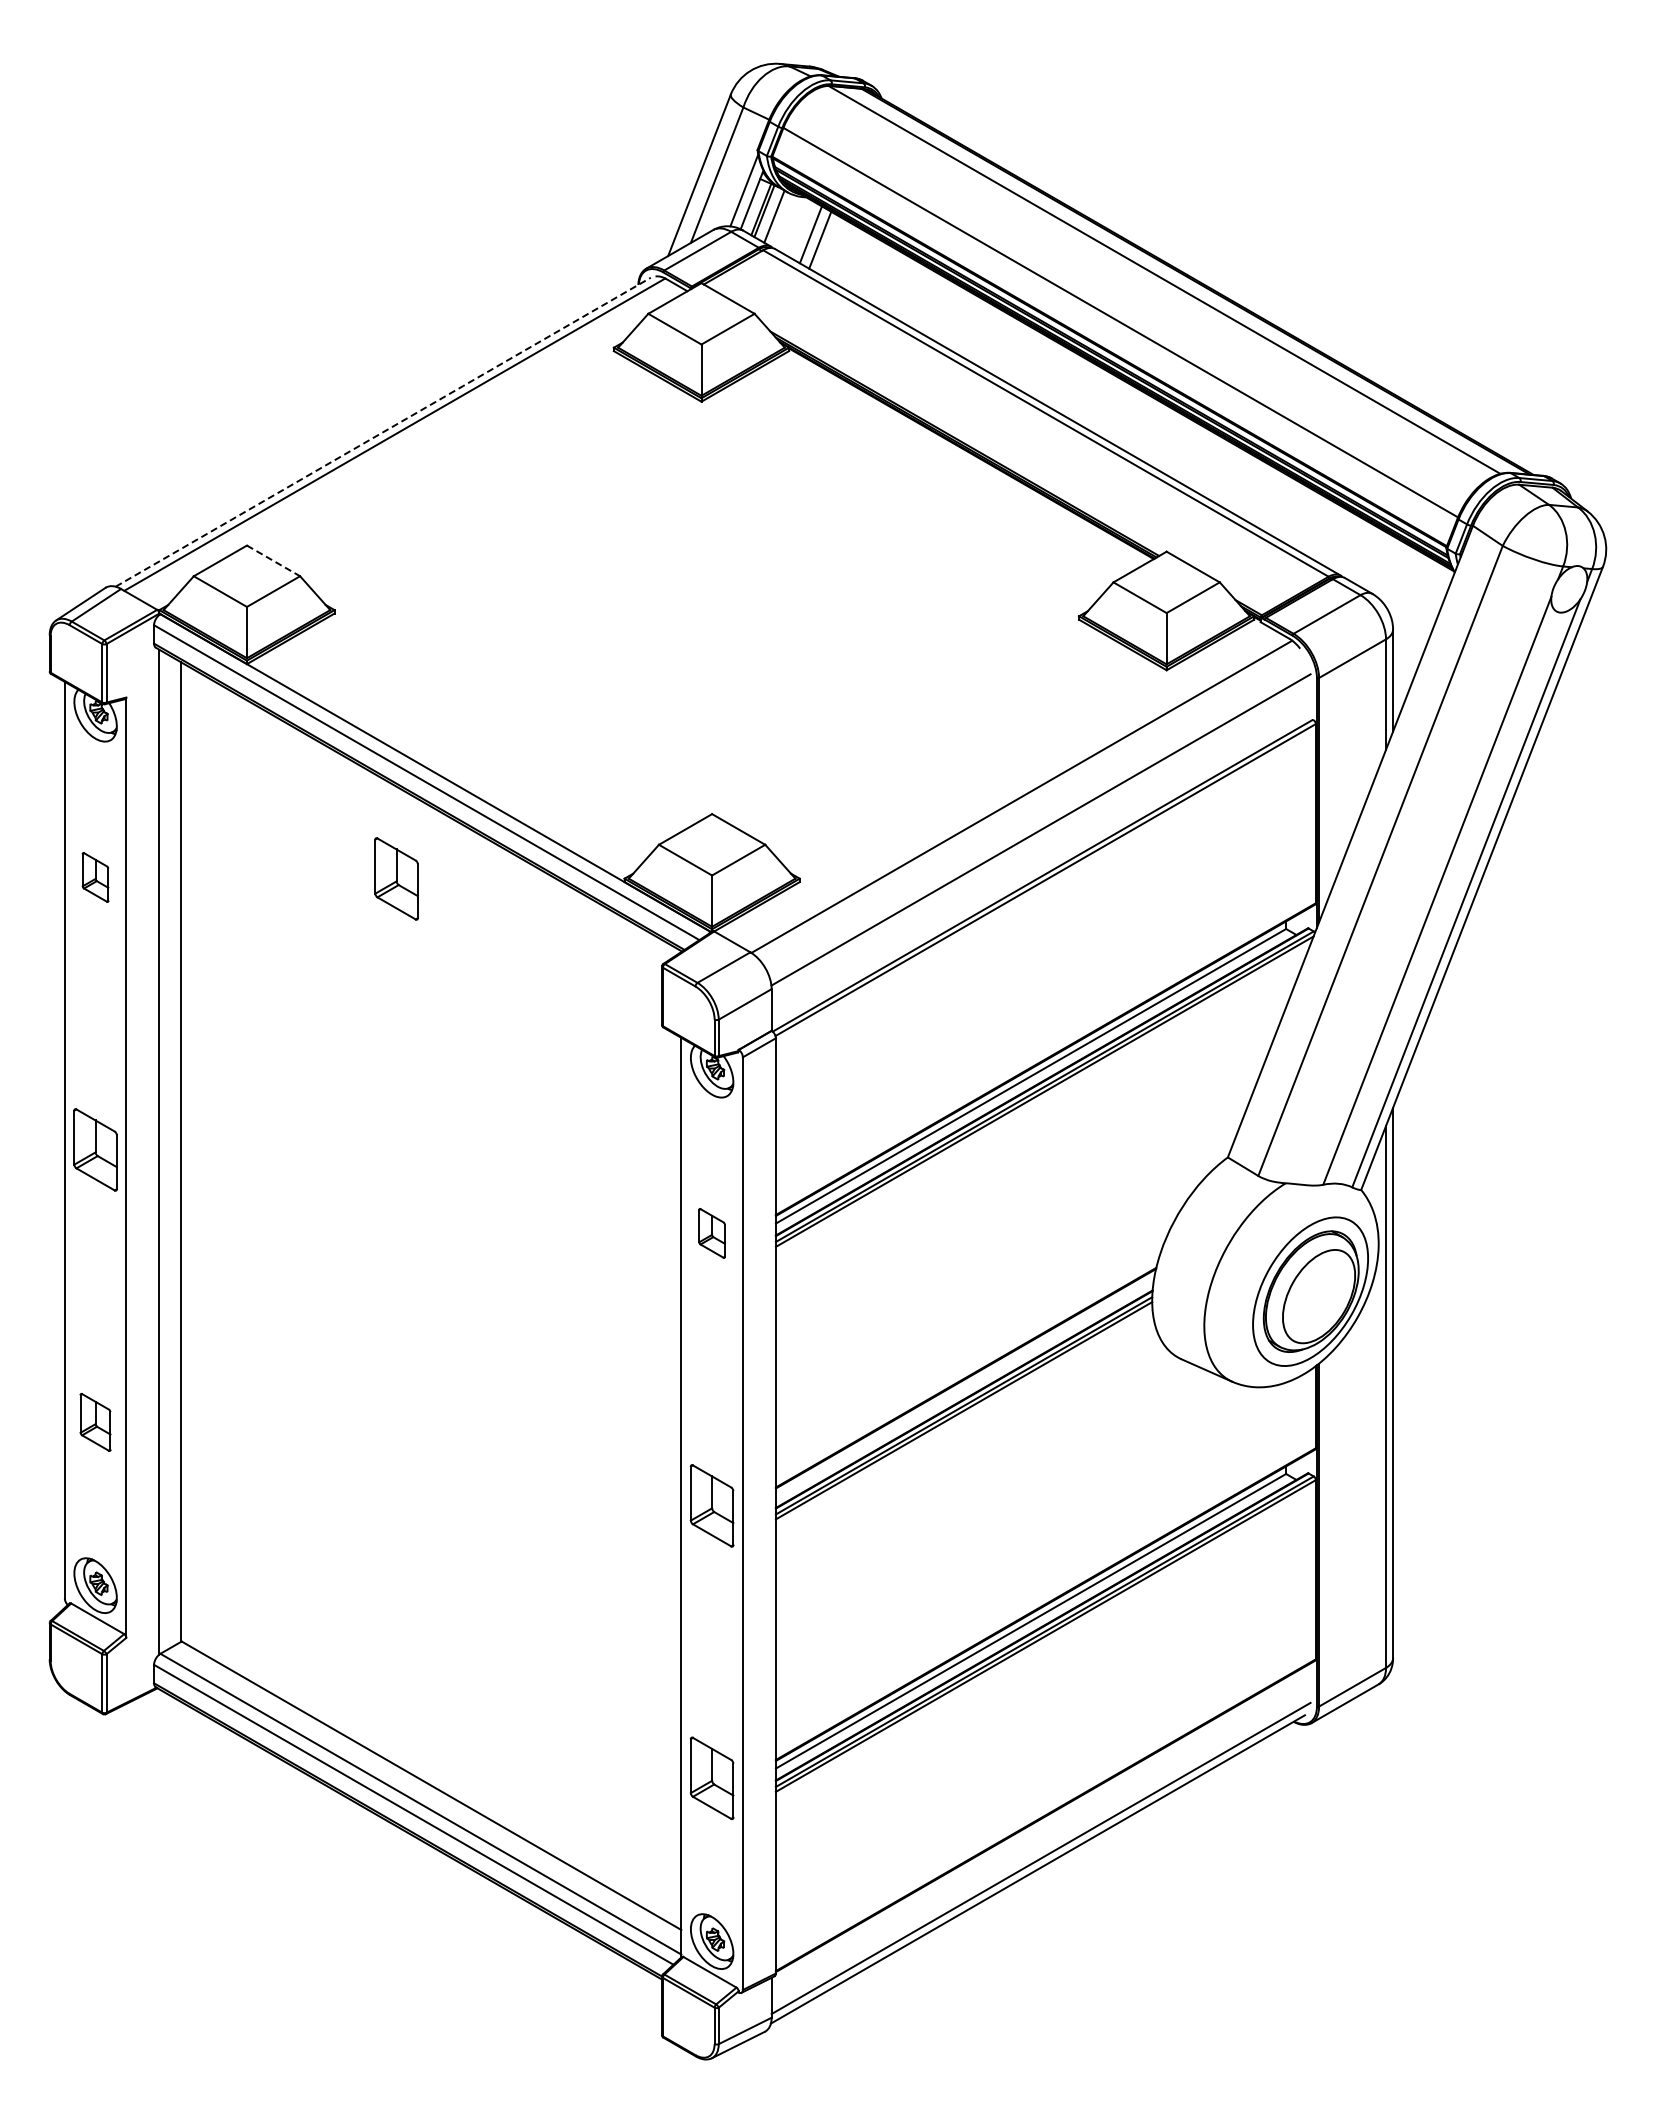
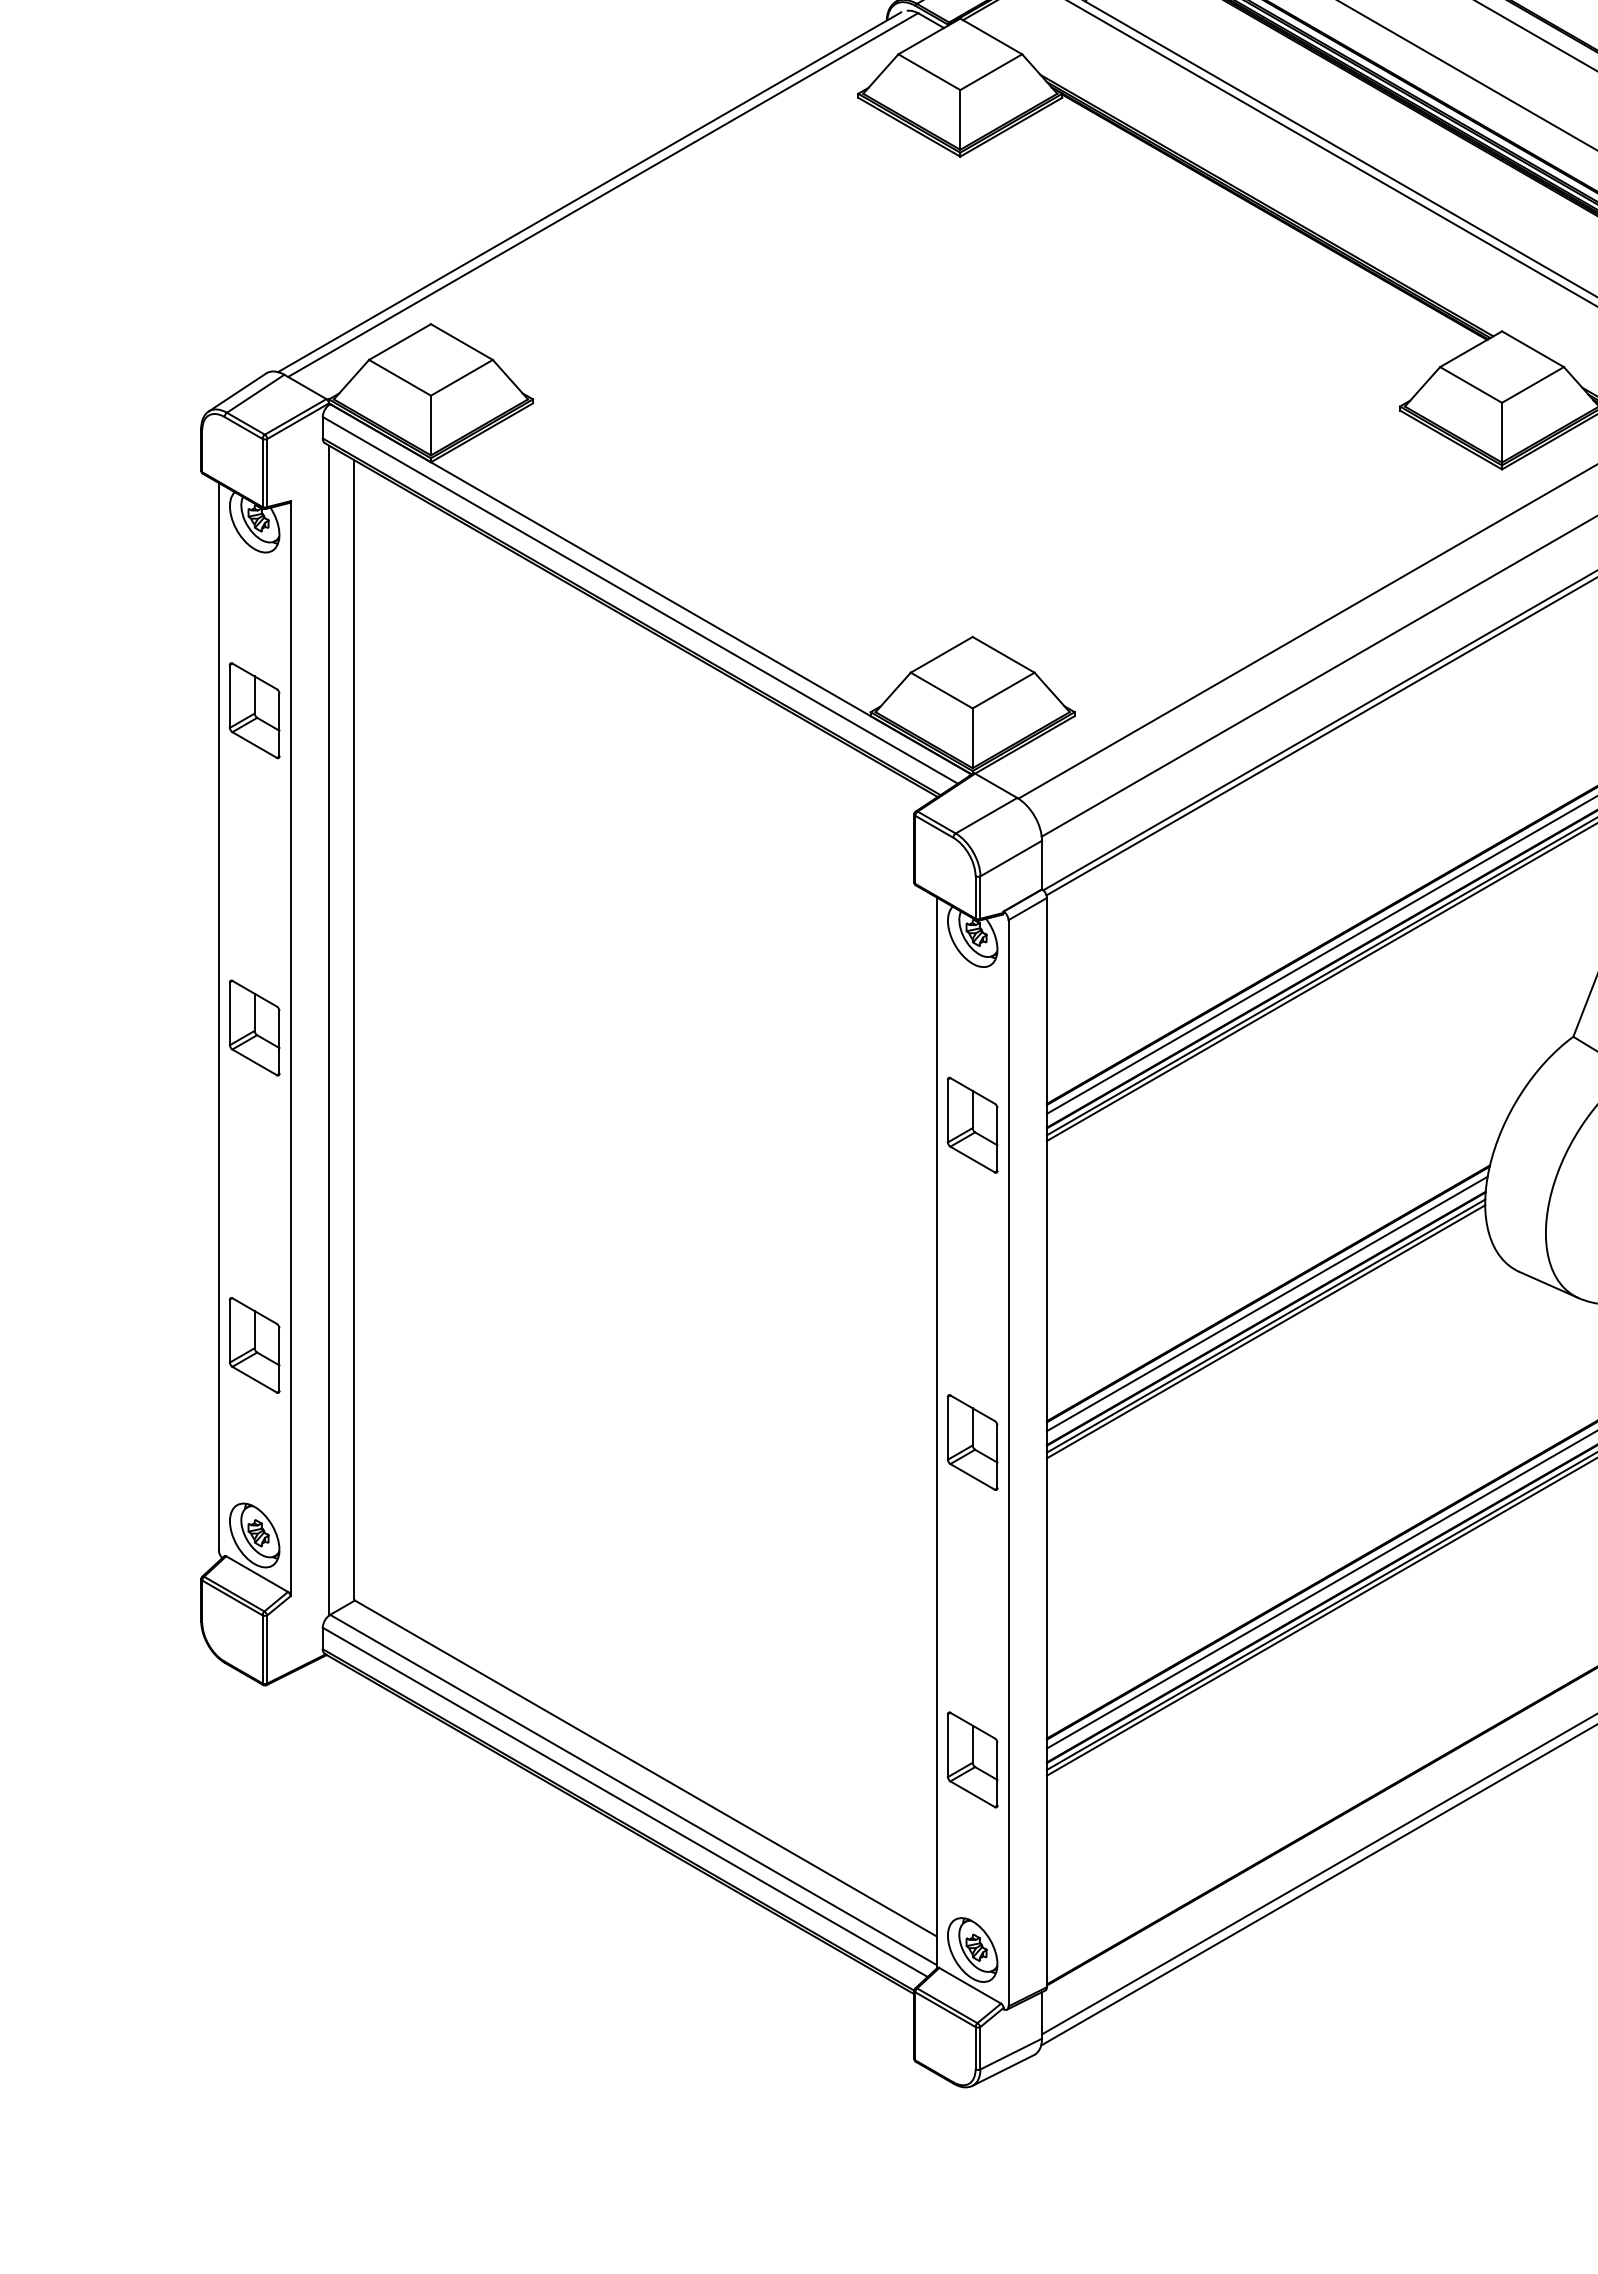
line: (383, 432) -> (589, 192), dashed -> solid
line: (273, 560) -> (461, 341), dashed -> solid
part: (95, 877) -> (254, 710), size x1.67
part: (396, 878) -> (605, 711), removed
part: (711, 1233) -> (971, 1125), size x1.67
line: (964, 1386) -> (1266, 1303), added
part: (95, 1422) -> (254, 1345), size x1.43

